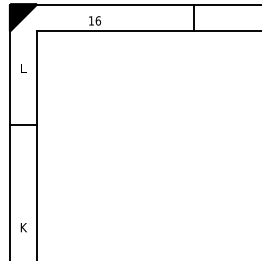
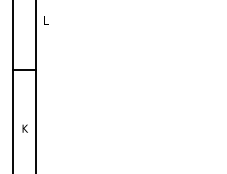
text: (23, 68) -> (45, 20), moved
text: (23, 227) -> (24, 128), moved

